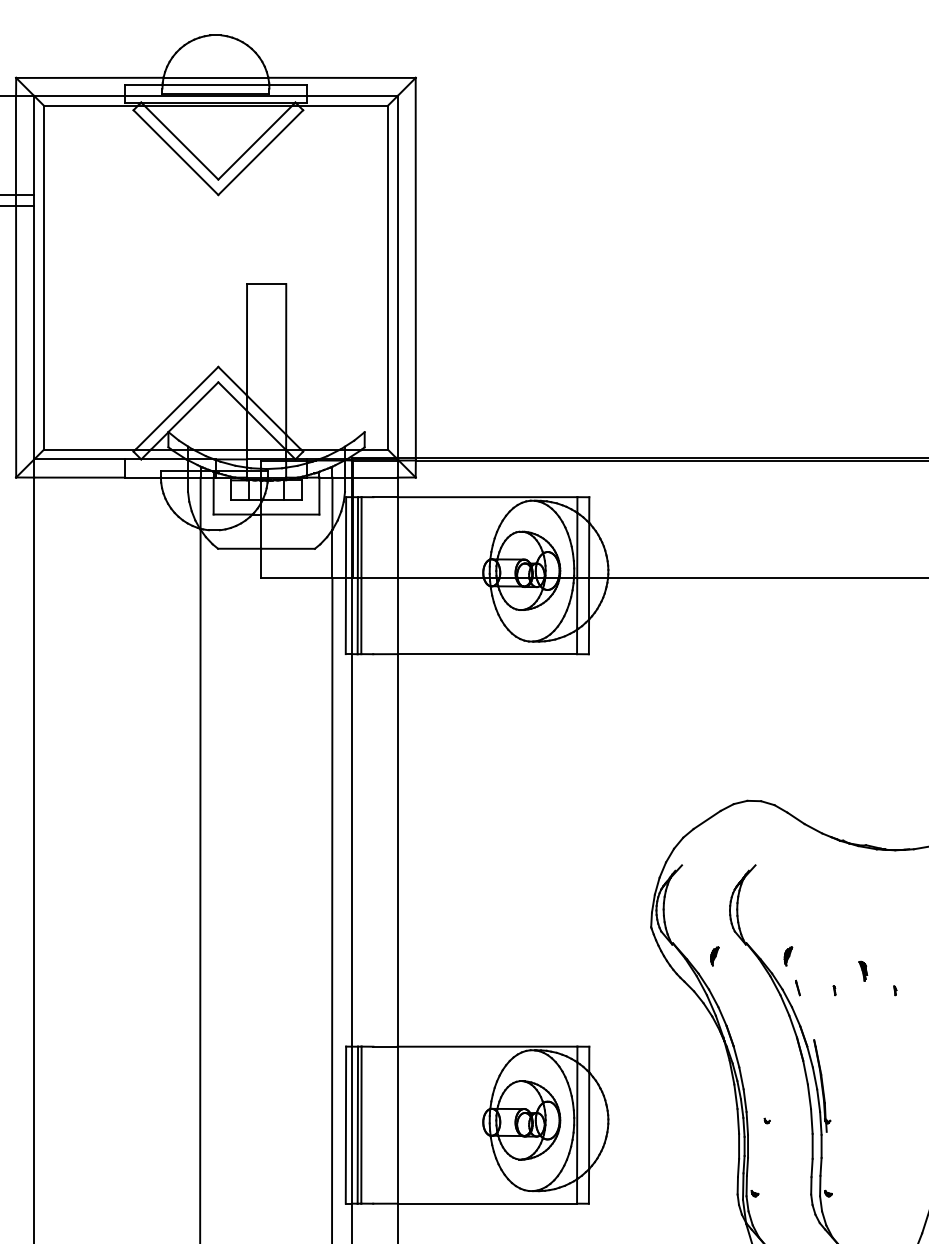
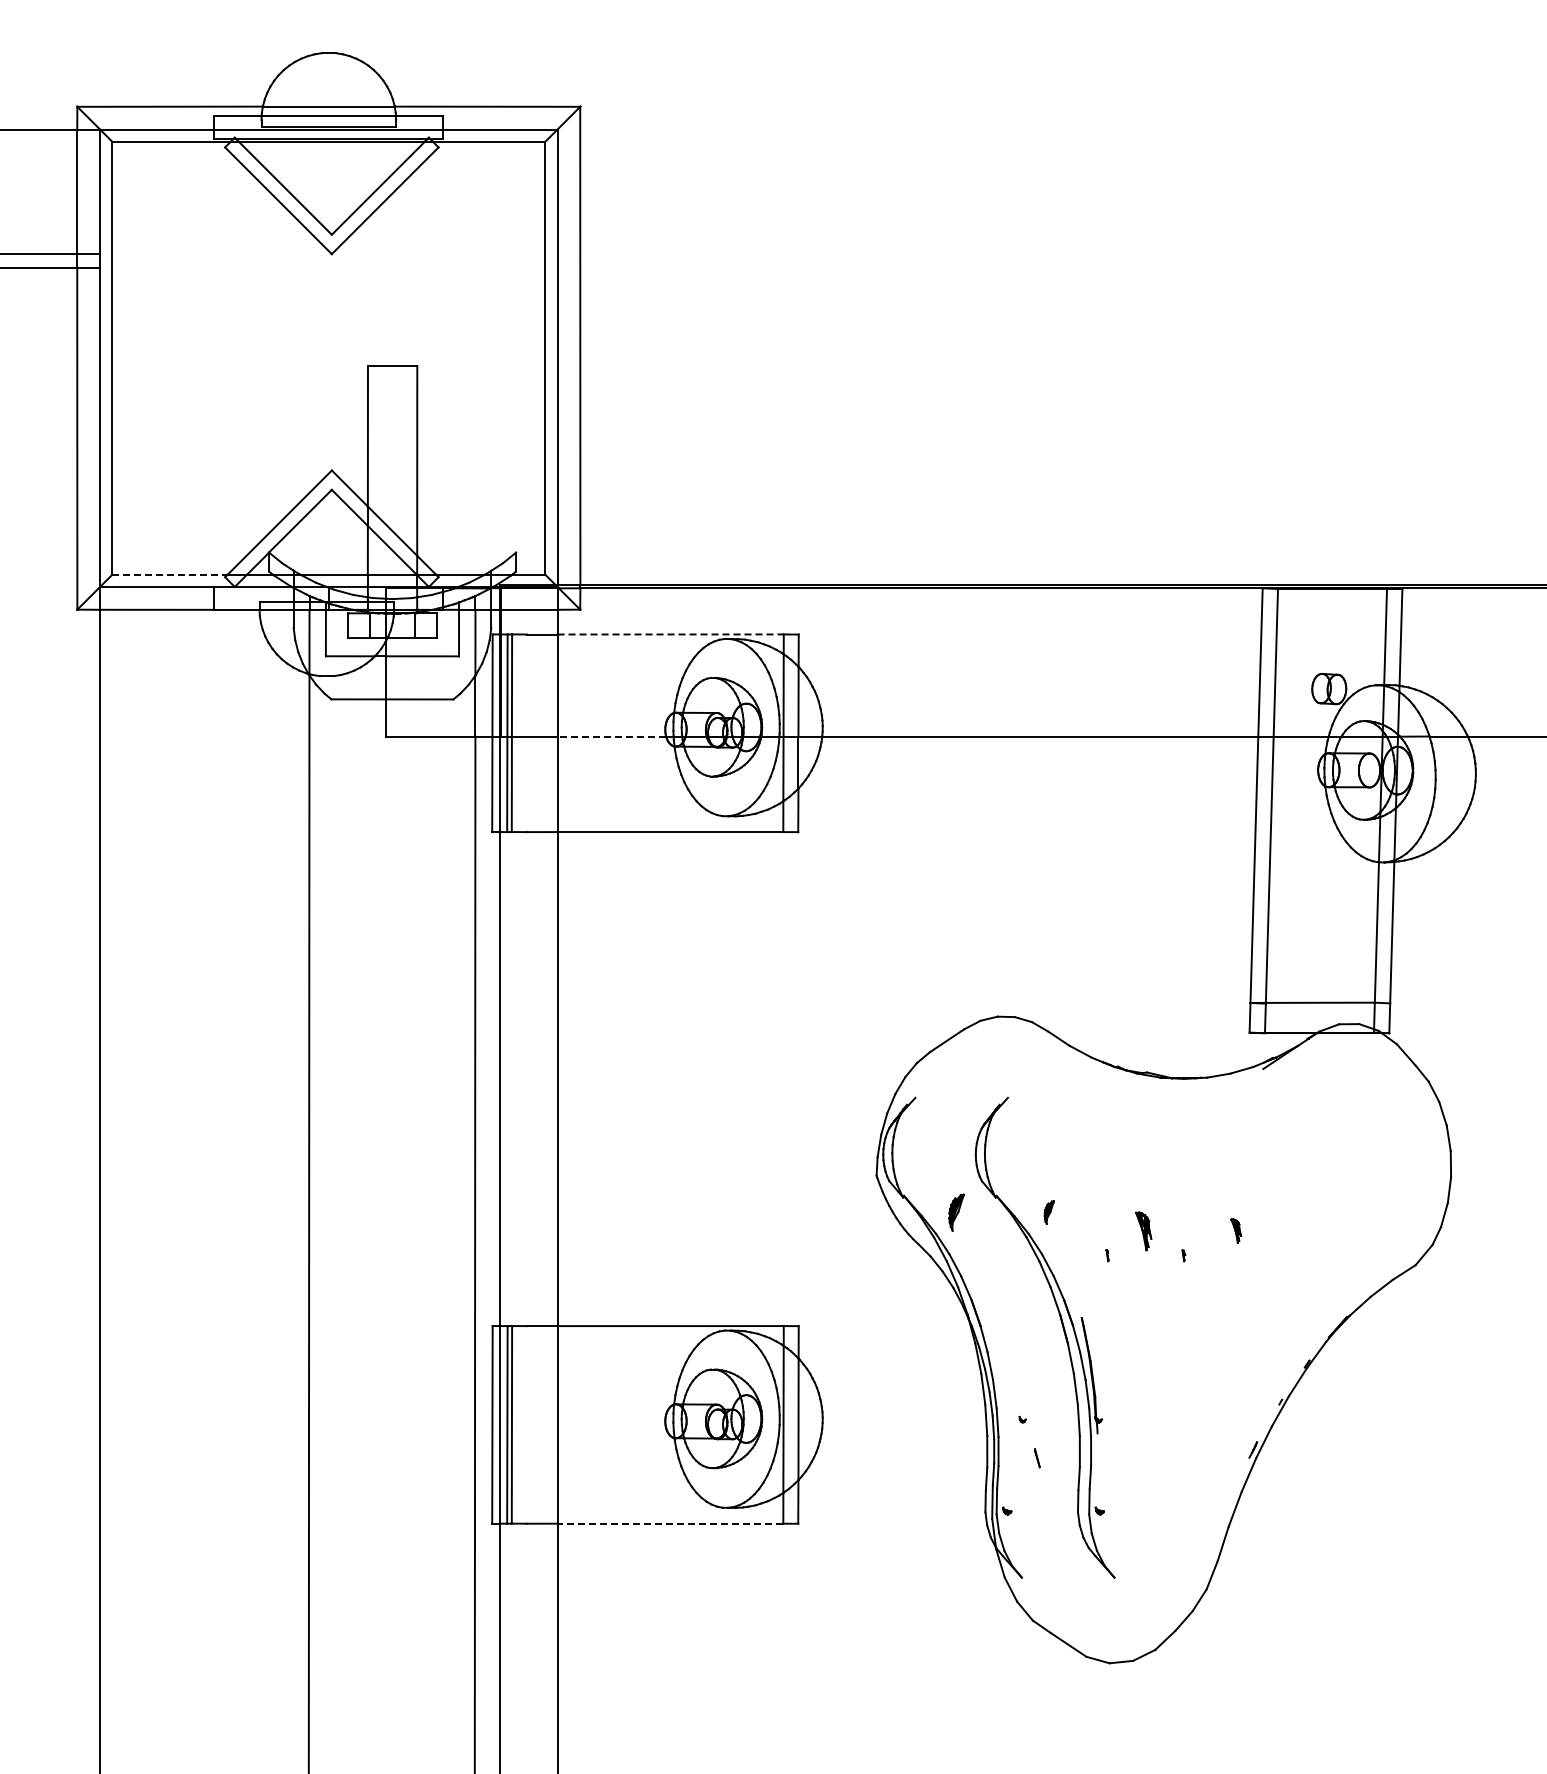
line: (89, 449) -> (169, 574), solid -> dashed
line: (488, 497) -> (671, 634), solid -> dashed
line: (440, 578) -> (611, 736), solid -> dashed
part: (714, 956) -> (956, 1212), size x1.6
part: (863, 970) -> (1143, 1230), size x1.6
line: (798, 988) -> (1037, 1458), moved
line: (487, 1203) -> (670, 1523), solid -> dashed

